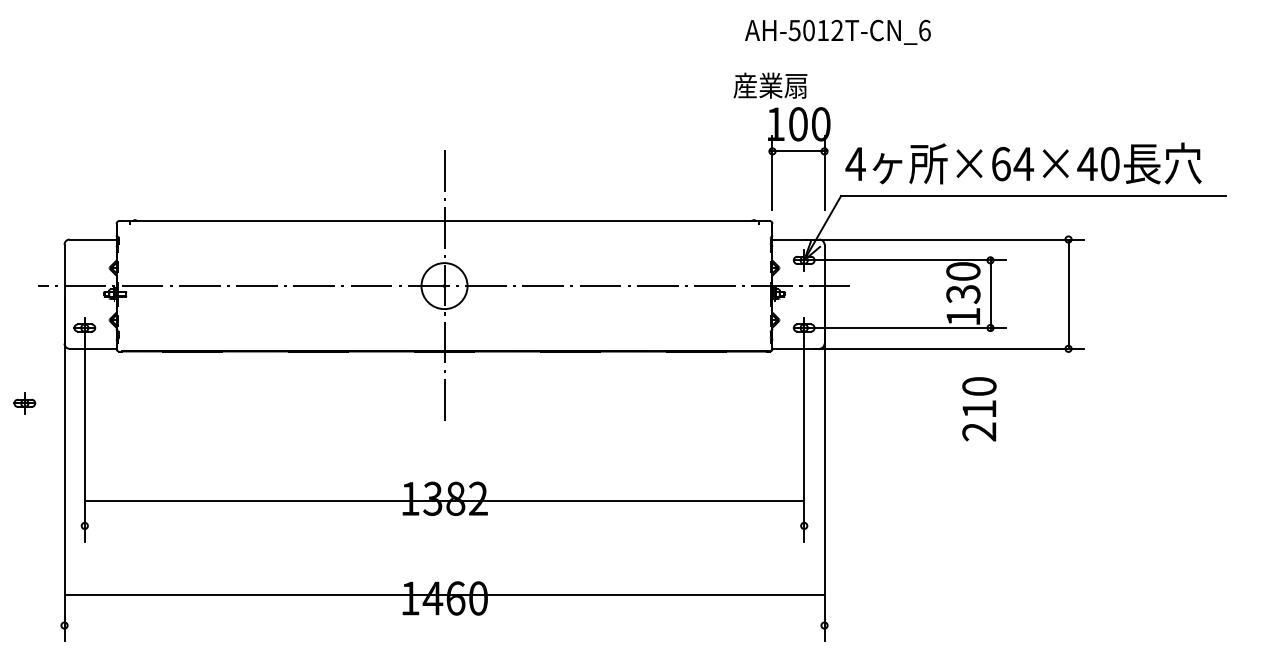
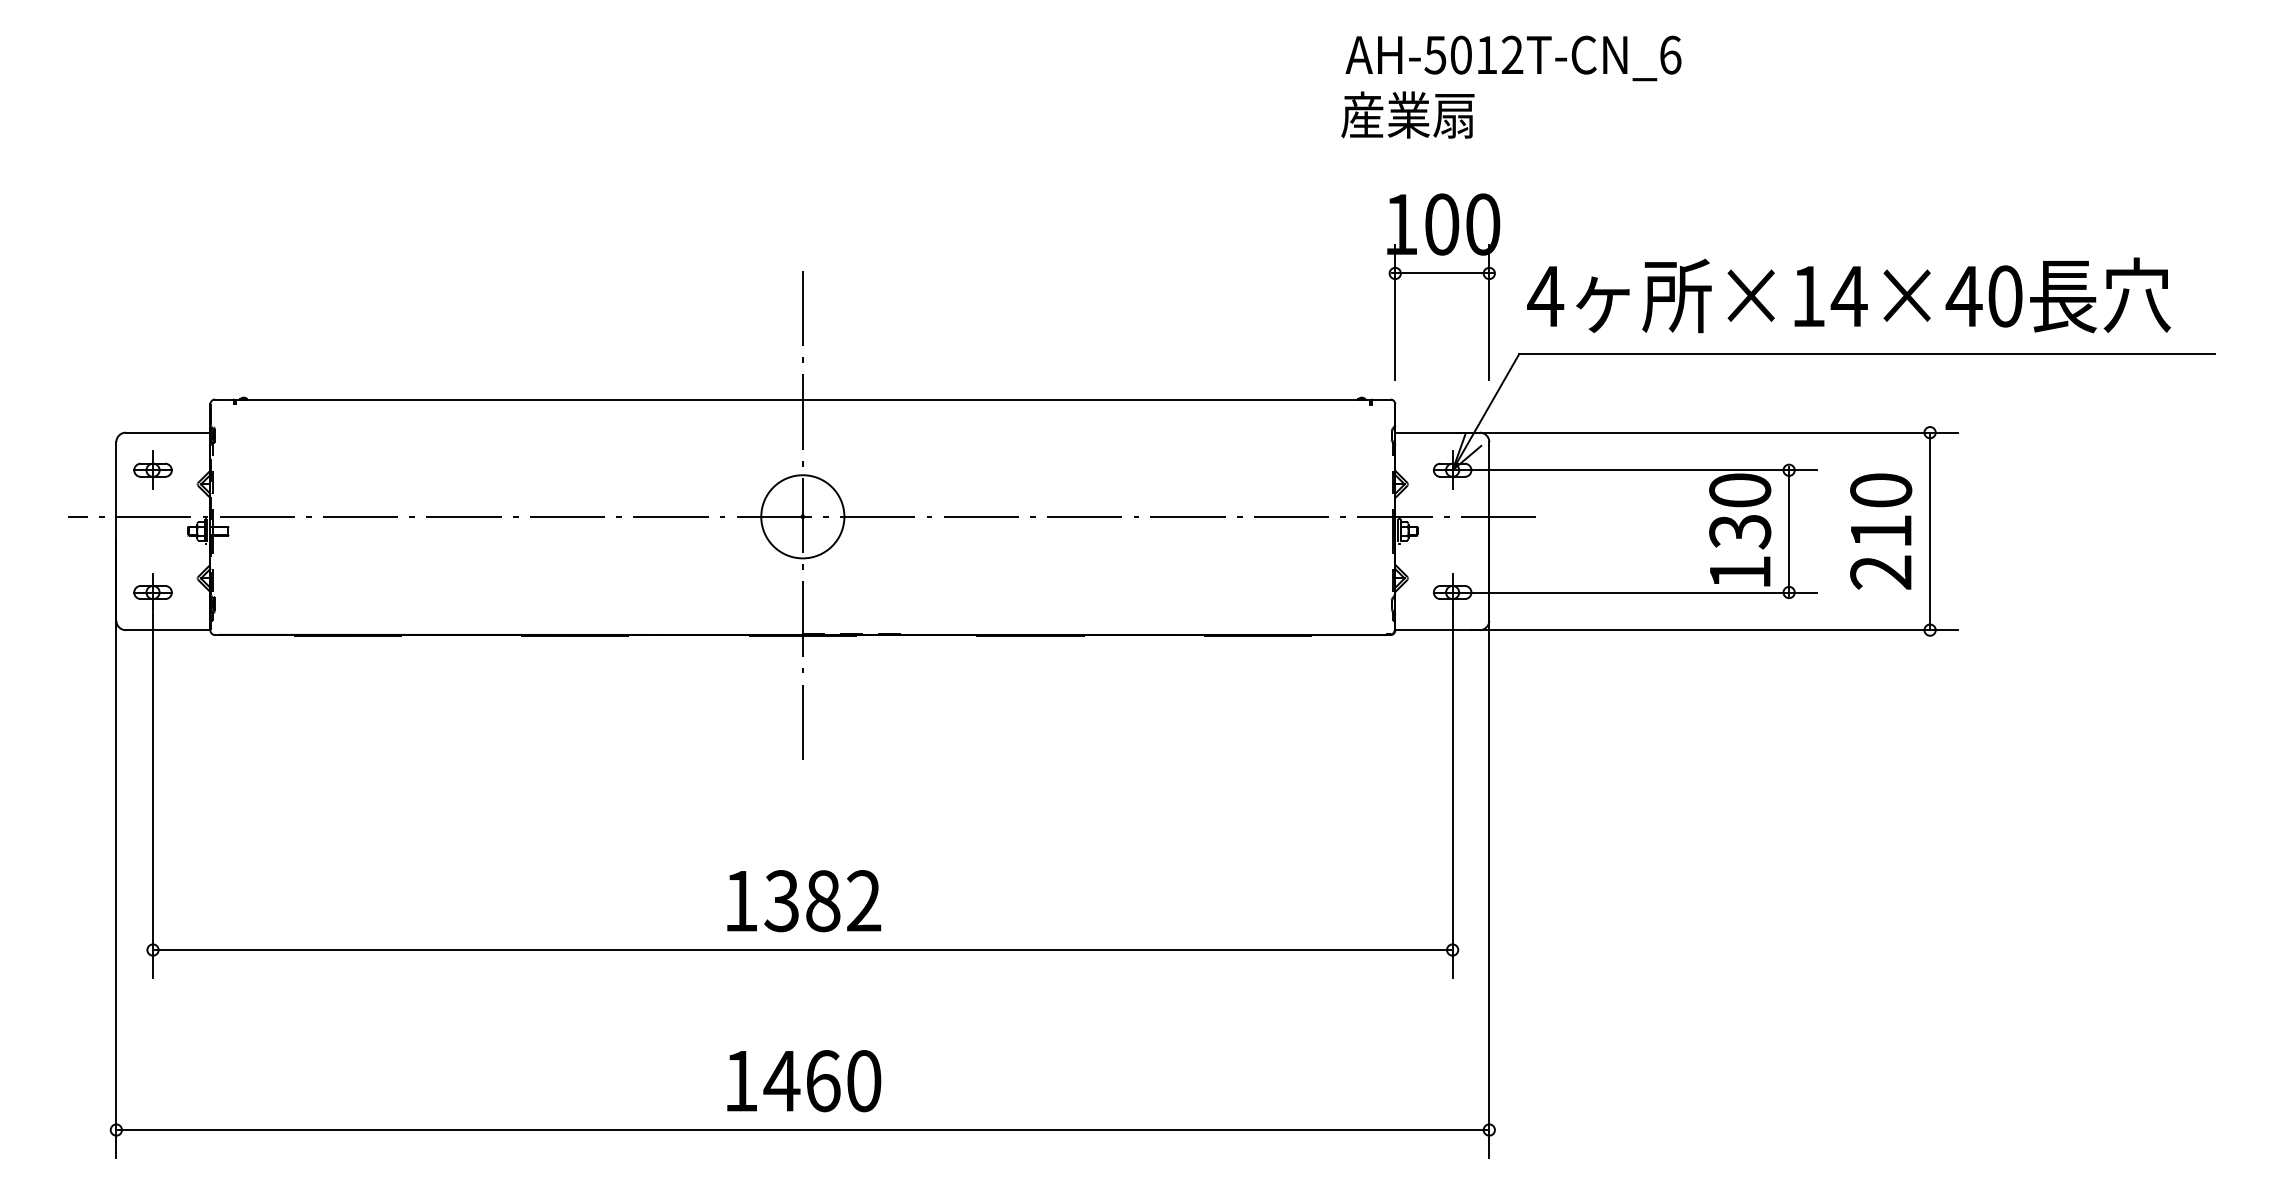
text: (770, 85) -> (1407, 114), moved
text: (1001, 164) -> (1809, 297), ×64×40 -> ×14×40
part: (24, 403) -> (152, 470), moved
text: (979, 409) -> (1881, 531), moved
line: (444, 500) -> (802, 949), moved
line: (444, 594) -> (802, 1129), moved

